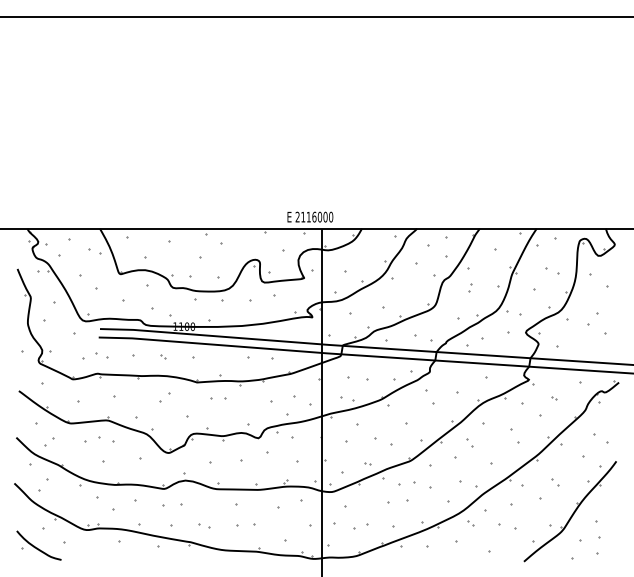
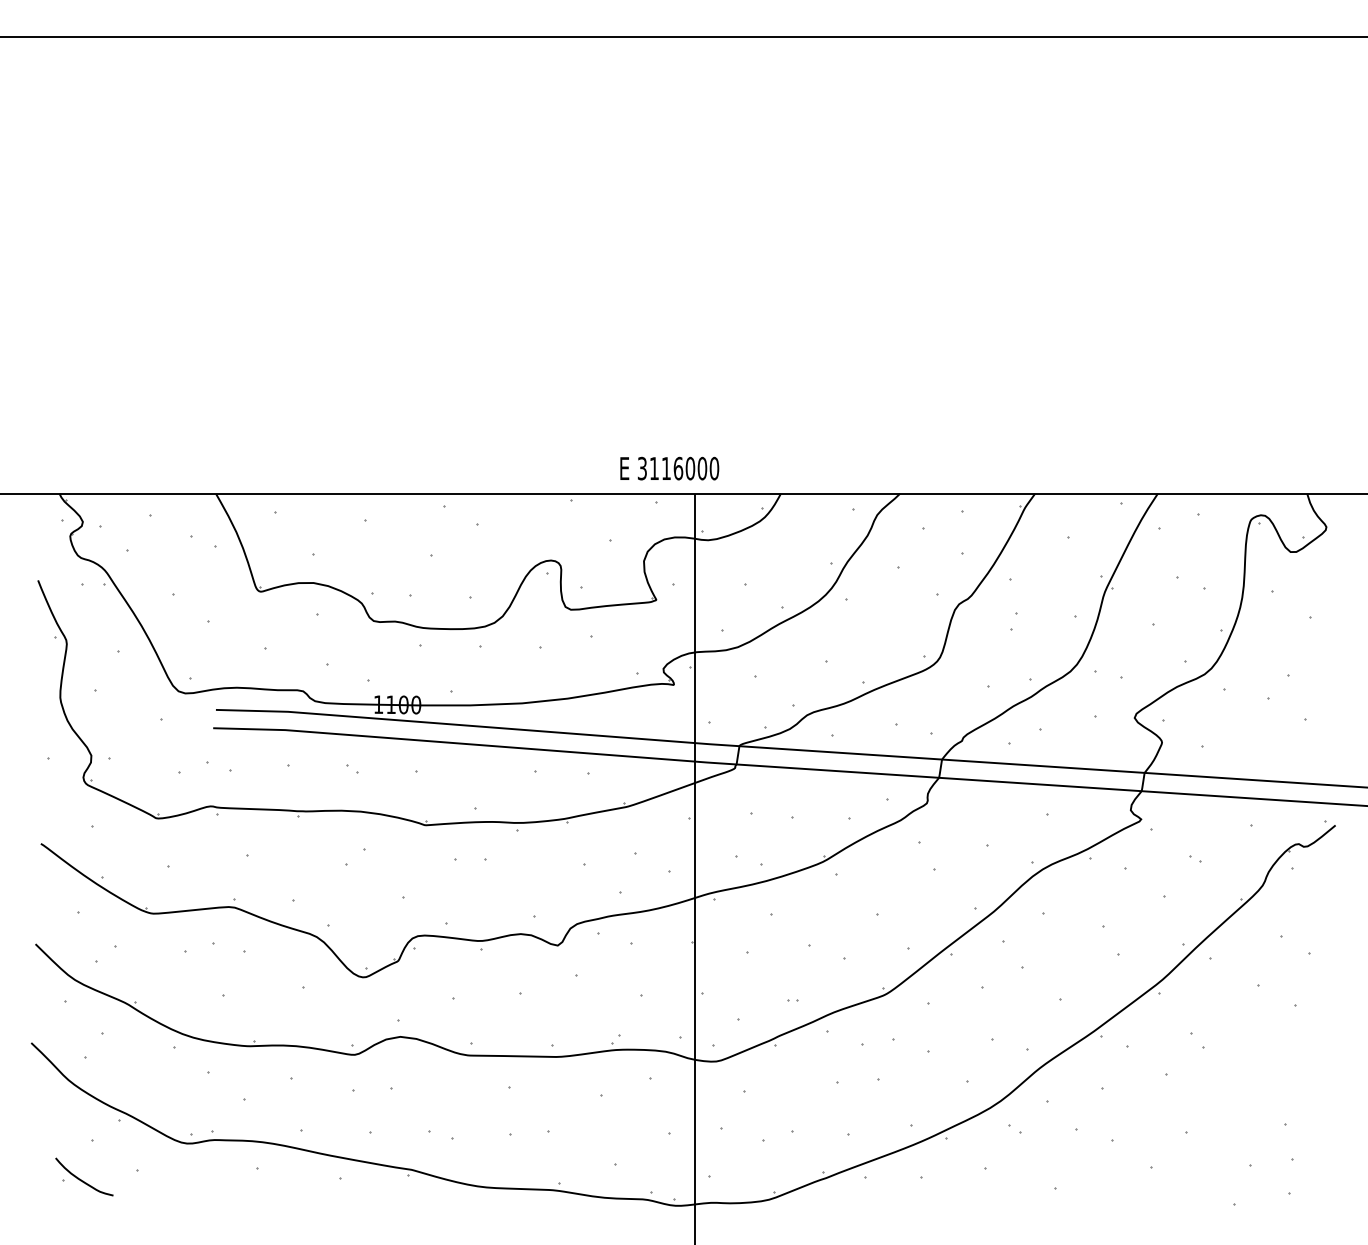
text: (297, 217) -> (641, 469), 2116000 -> 3116000
part: (469, 442) -> (1012, 954), size x1.6
part: (569, 511) -> (1228, 1103), removed
part: (38, 545) -> (83, 1176), size x0.6

